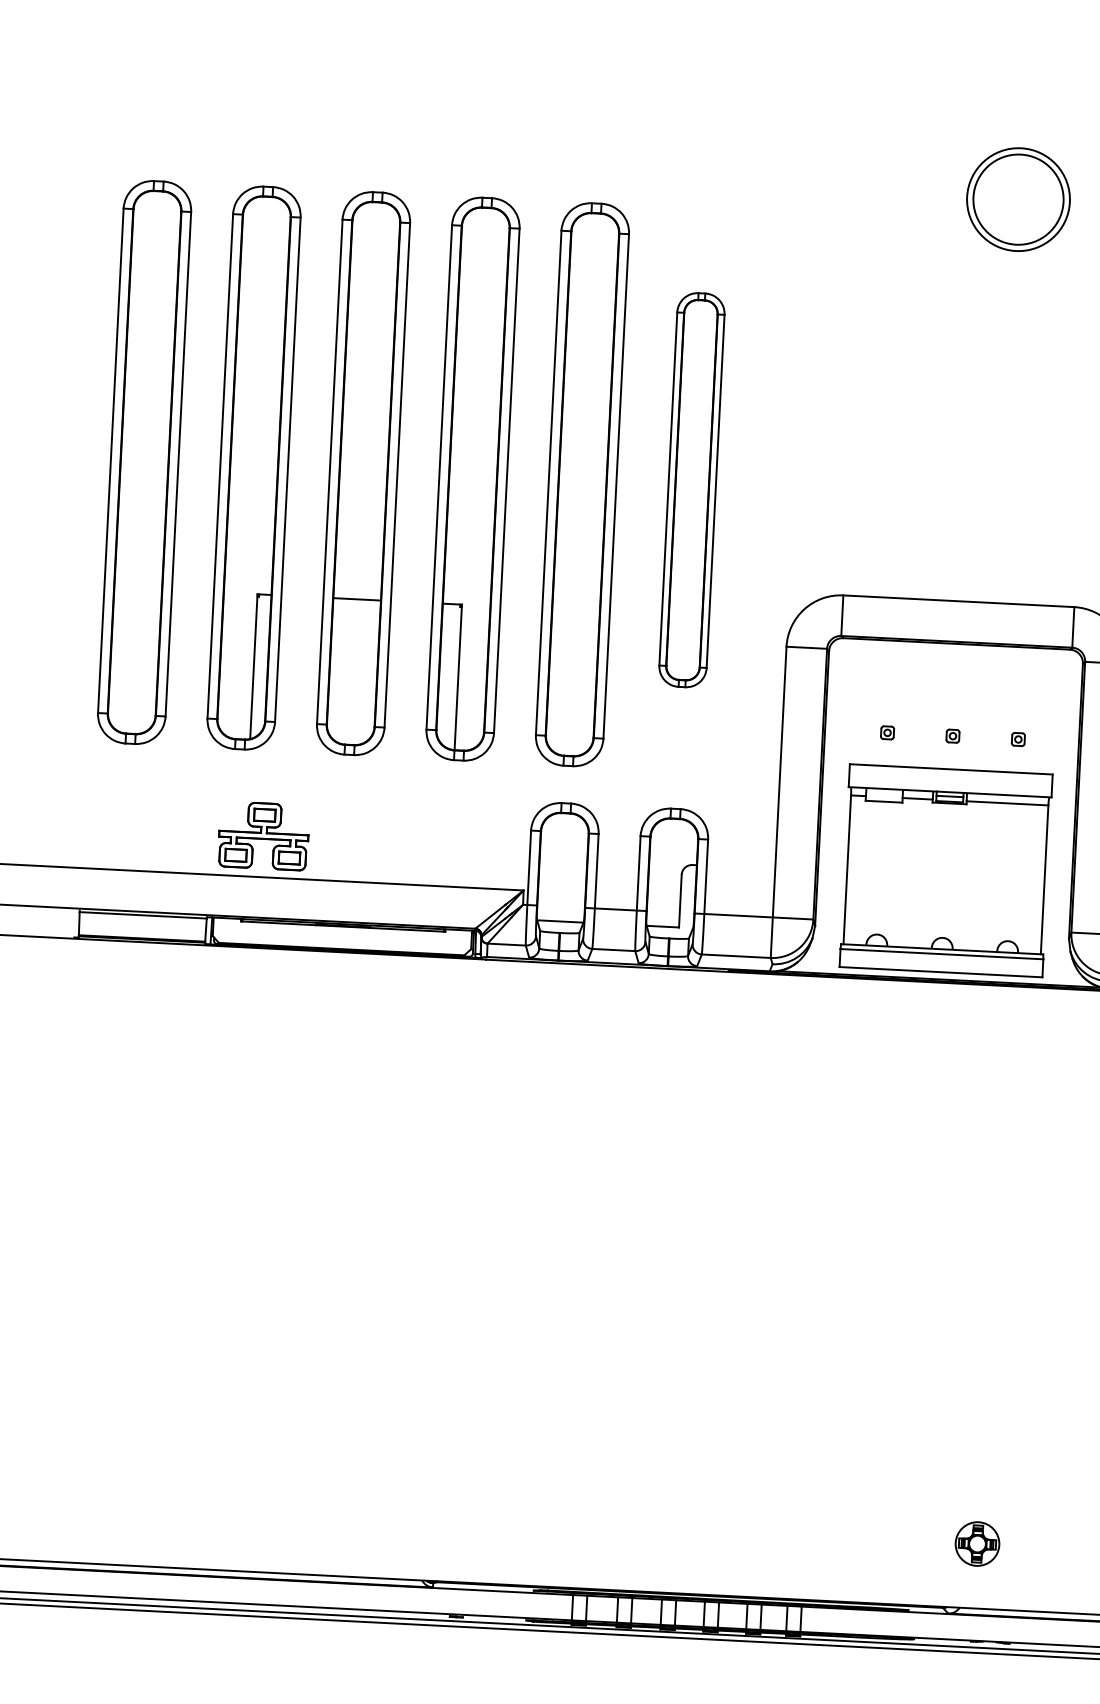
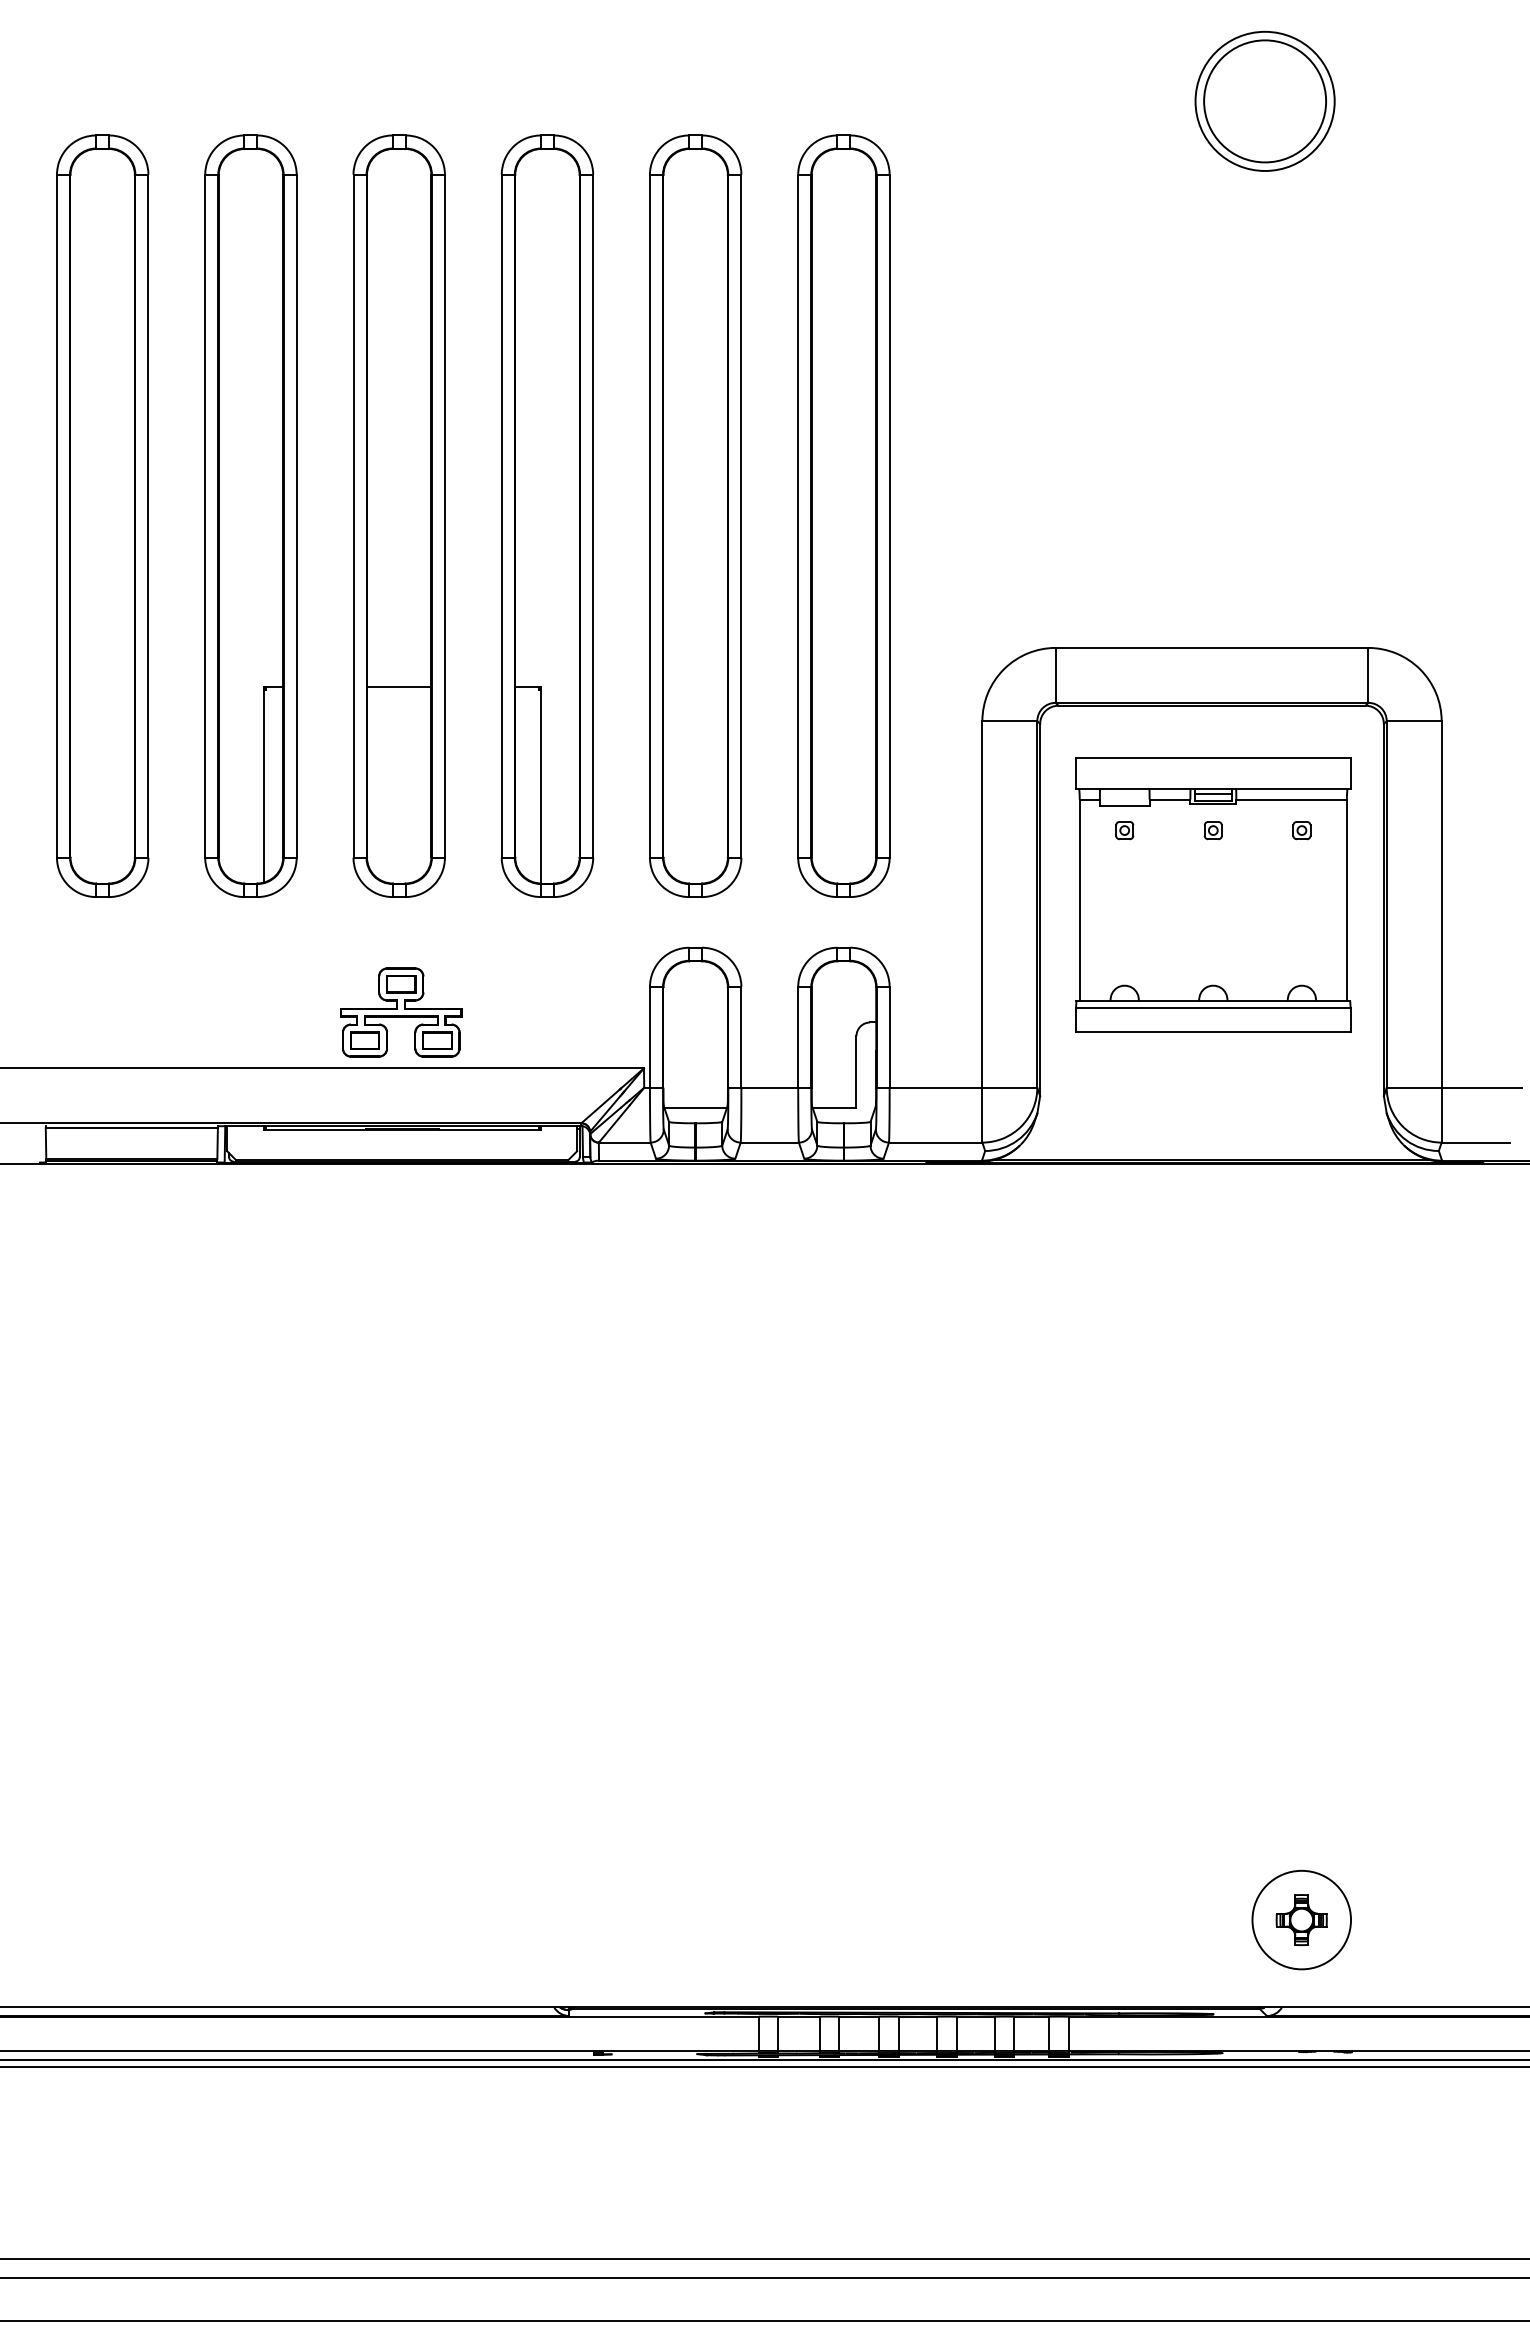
part: (691, 489) -> (843, 515), size x1.43
part: (263, 835) -> (401, 1012), moved
part: (946, 870) -> (1213, 894), moved
circle: (977, 1543) -> (1301, 1919), size x1.67

